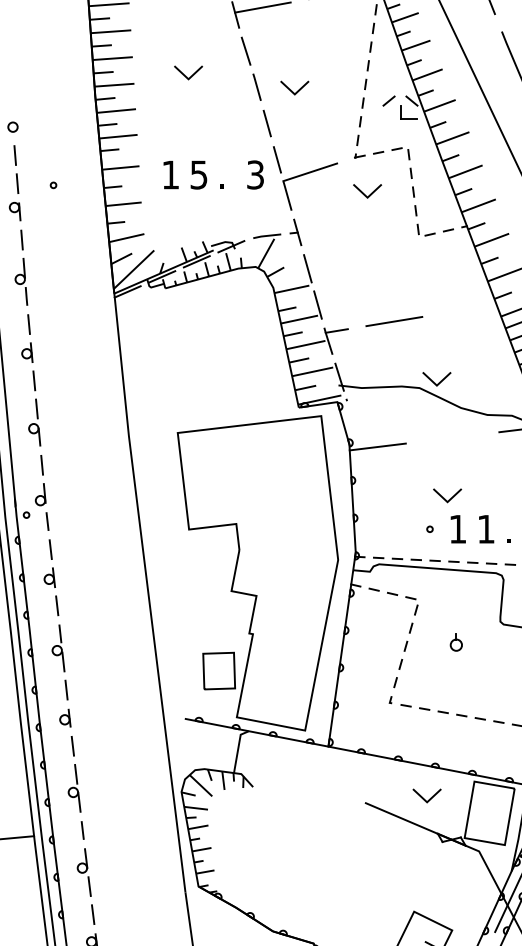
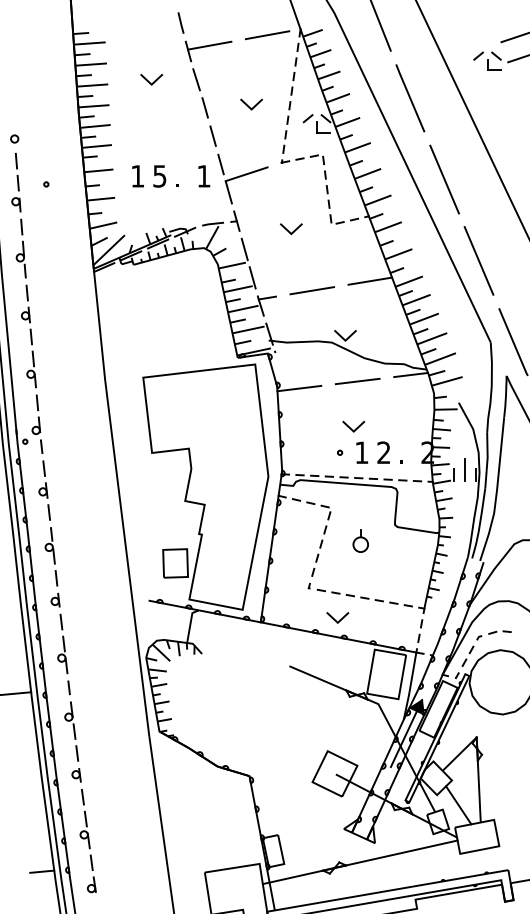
line: (185, 75) -> (149, 81), moved
line: (292, 90) -> (249, 106), moved
text: (254, 175) -> (203, 176), 3 -> 1
line: (365, 193) -> (289, 230), moved
line: (468, 308) -> (370, 280), added
line: (452, 437) -> (357, 381), added
text: (485, 528) -> (383, 452), 1 -> 2
part: (456, 641) -> (360, 540), size x1.67
line: (424, 798) -> (335, 619), moved

